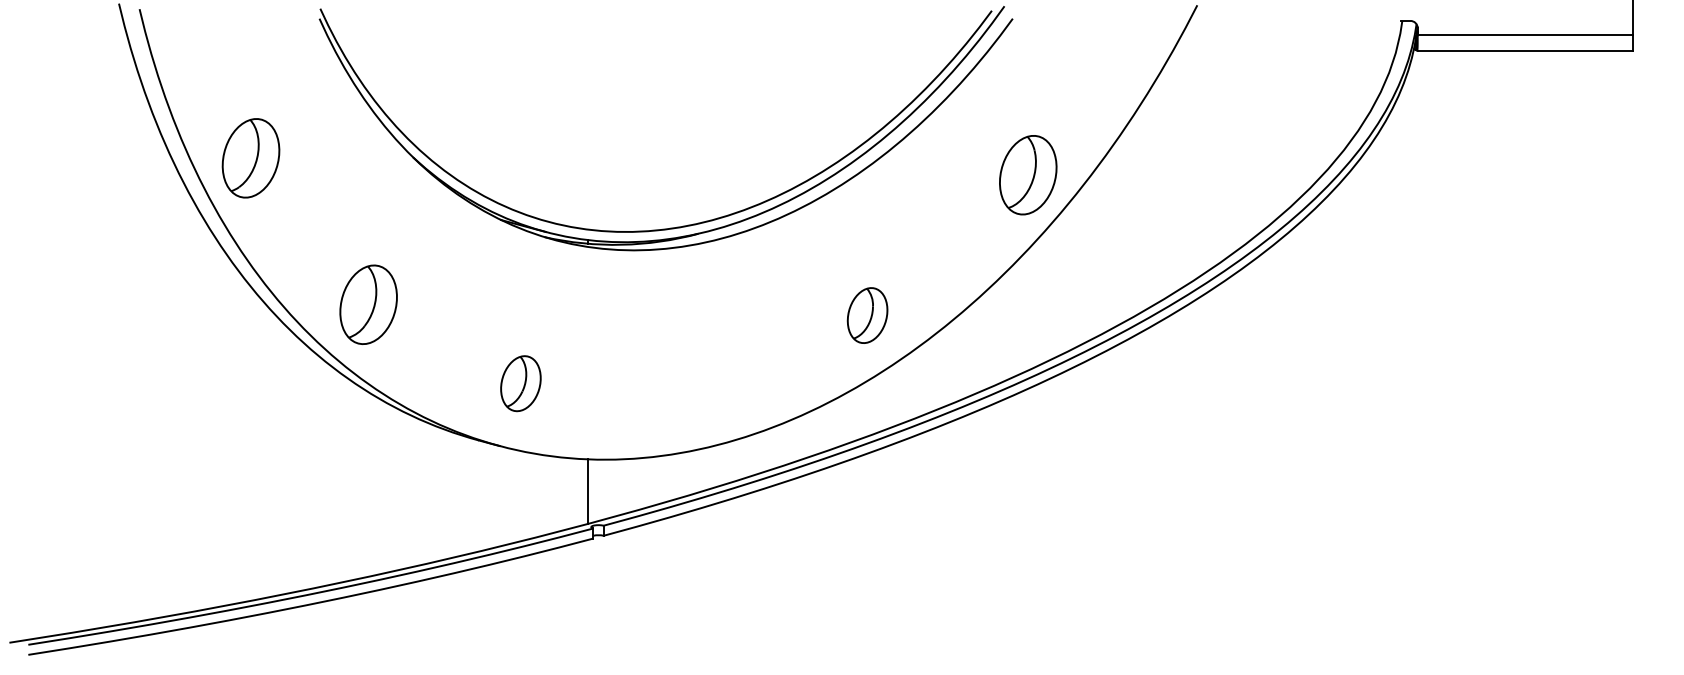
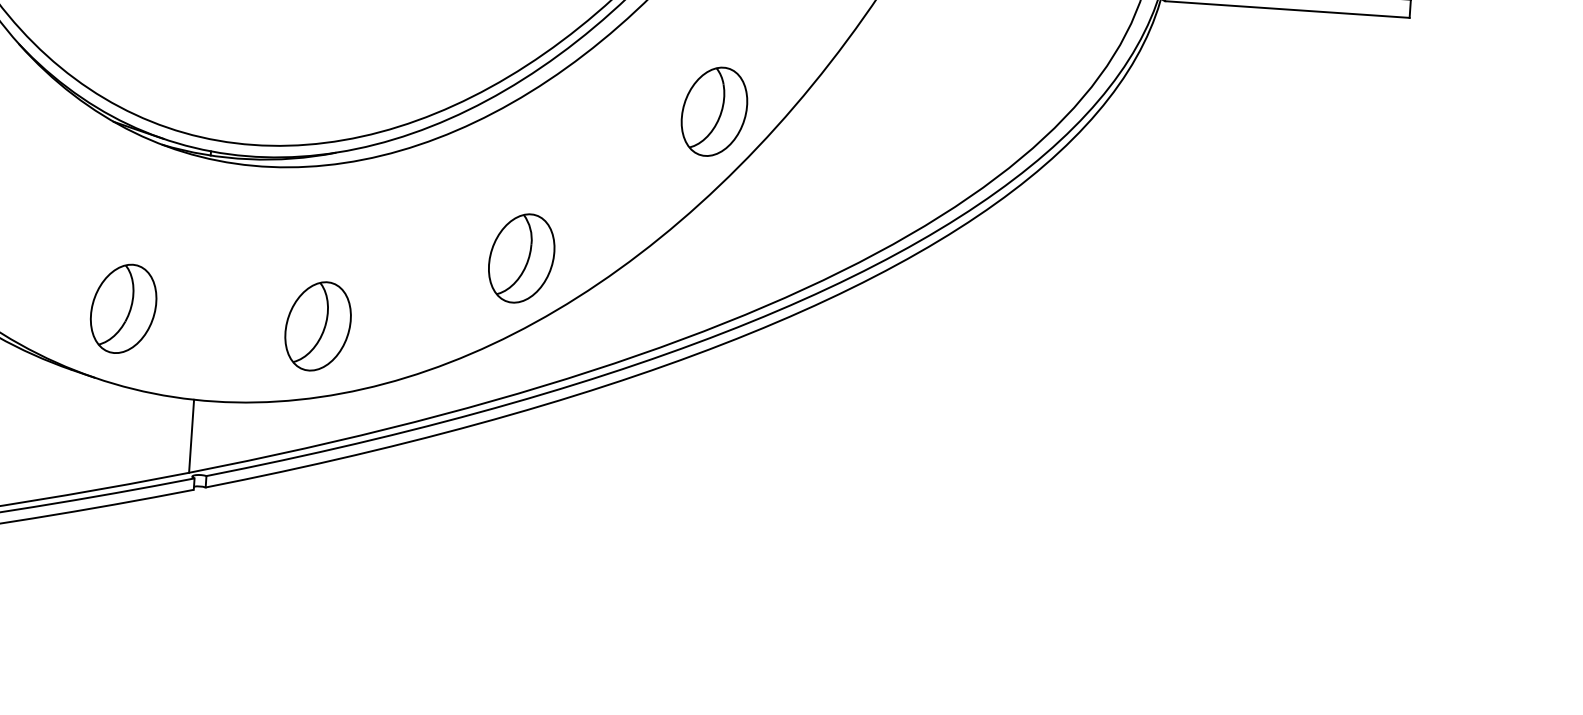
part: (867, 315) -> (521, 258), size x1.43
part: (520, 383) -> (123, 308), size x1.43
part: (692, 387) -> (317, 326), added

